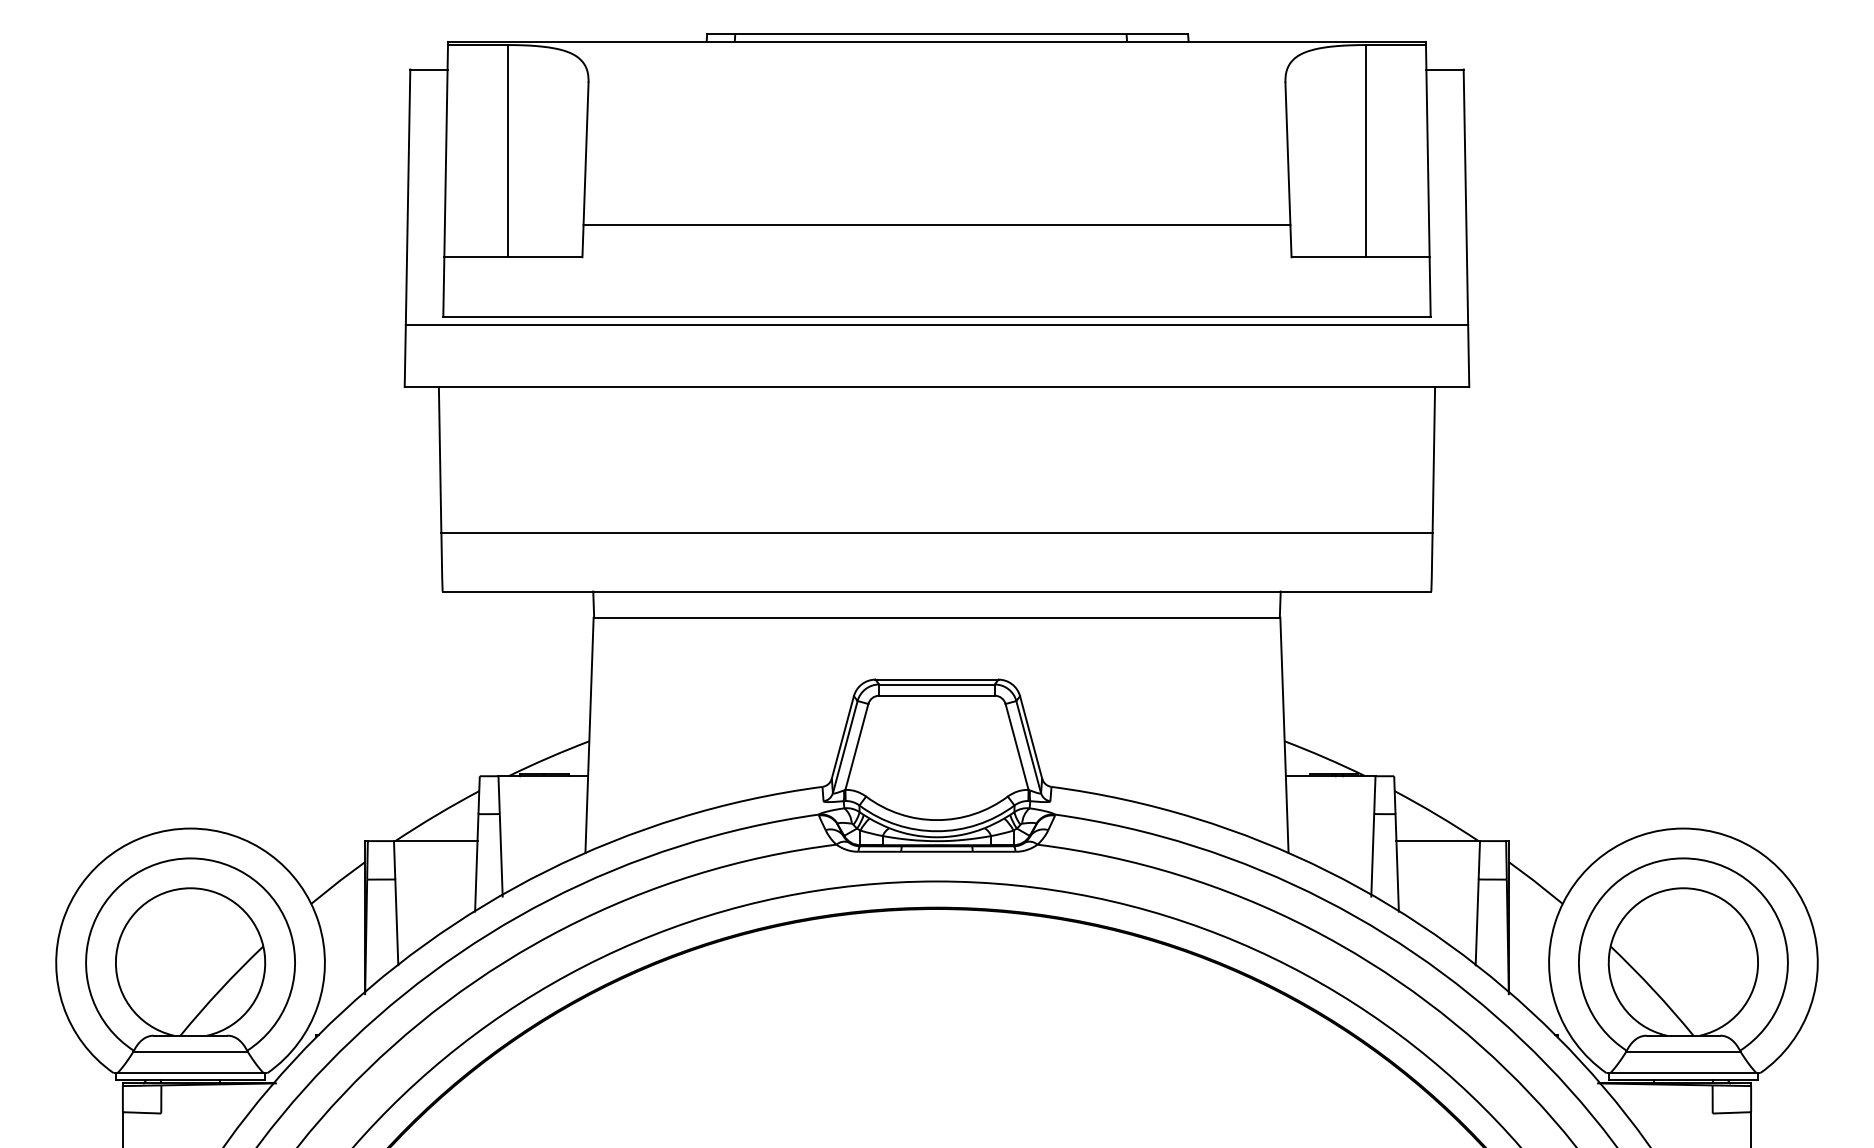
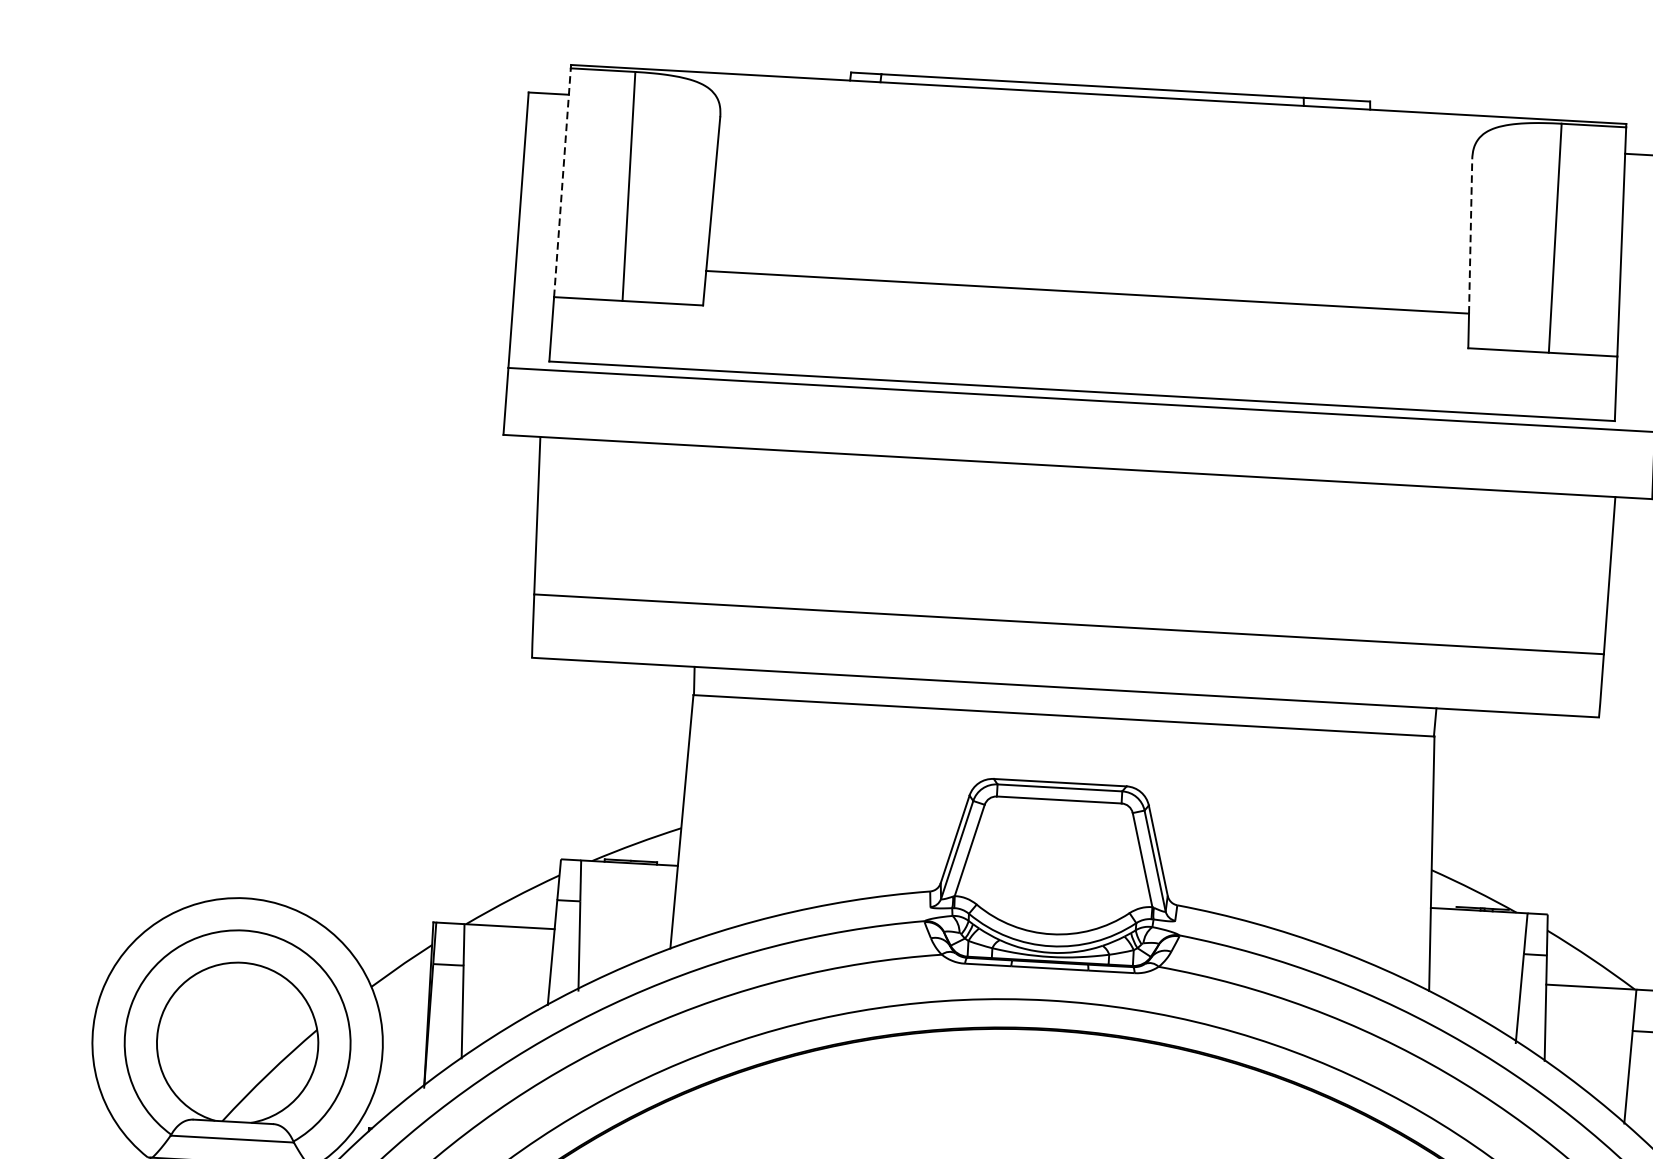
line: (446, 150) -> (562, 182), solid -> dashed
line: (1287, 153) -> (1470, 236), solid -> dashed

